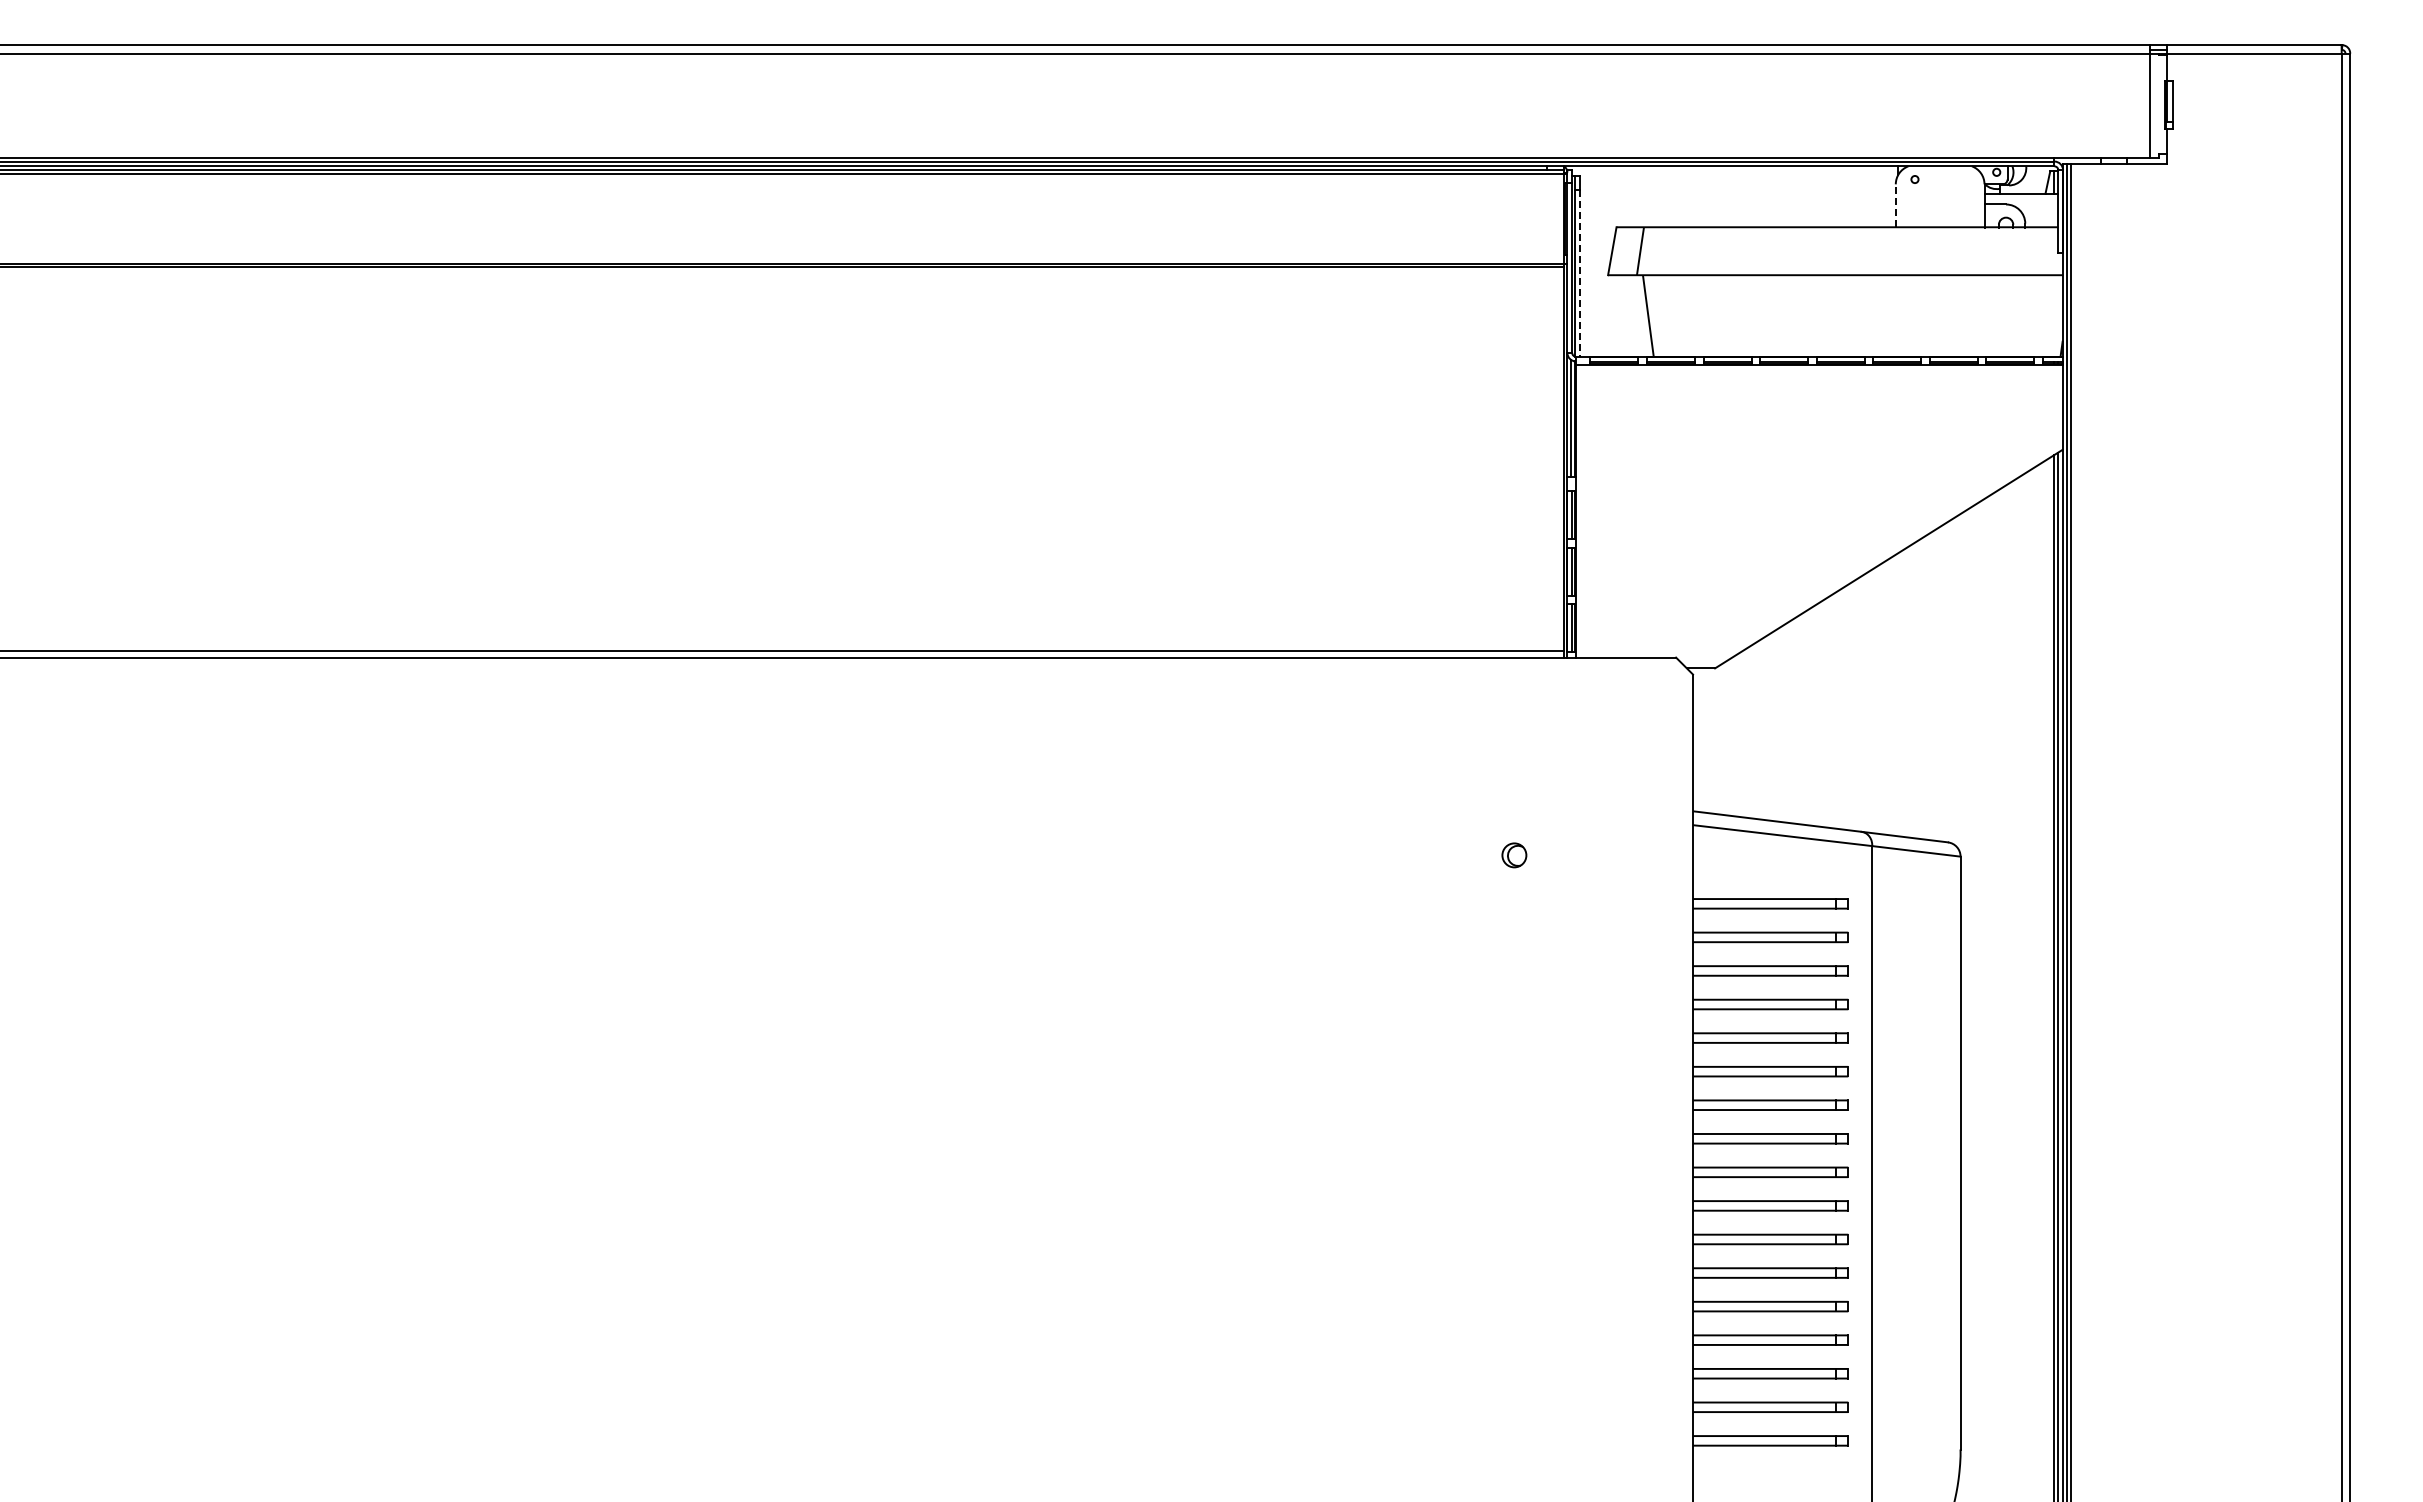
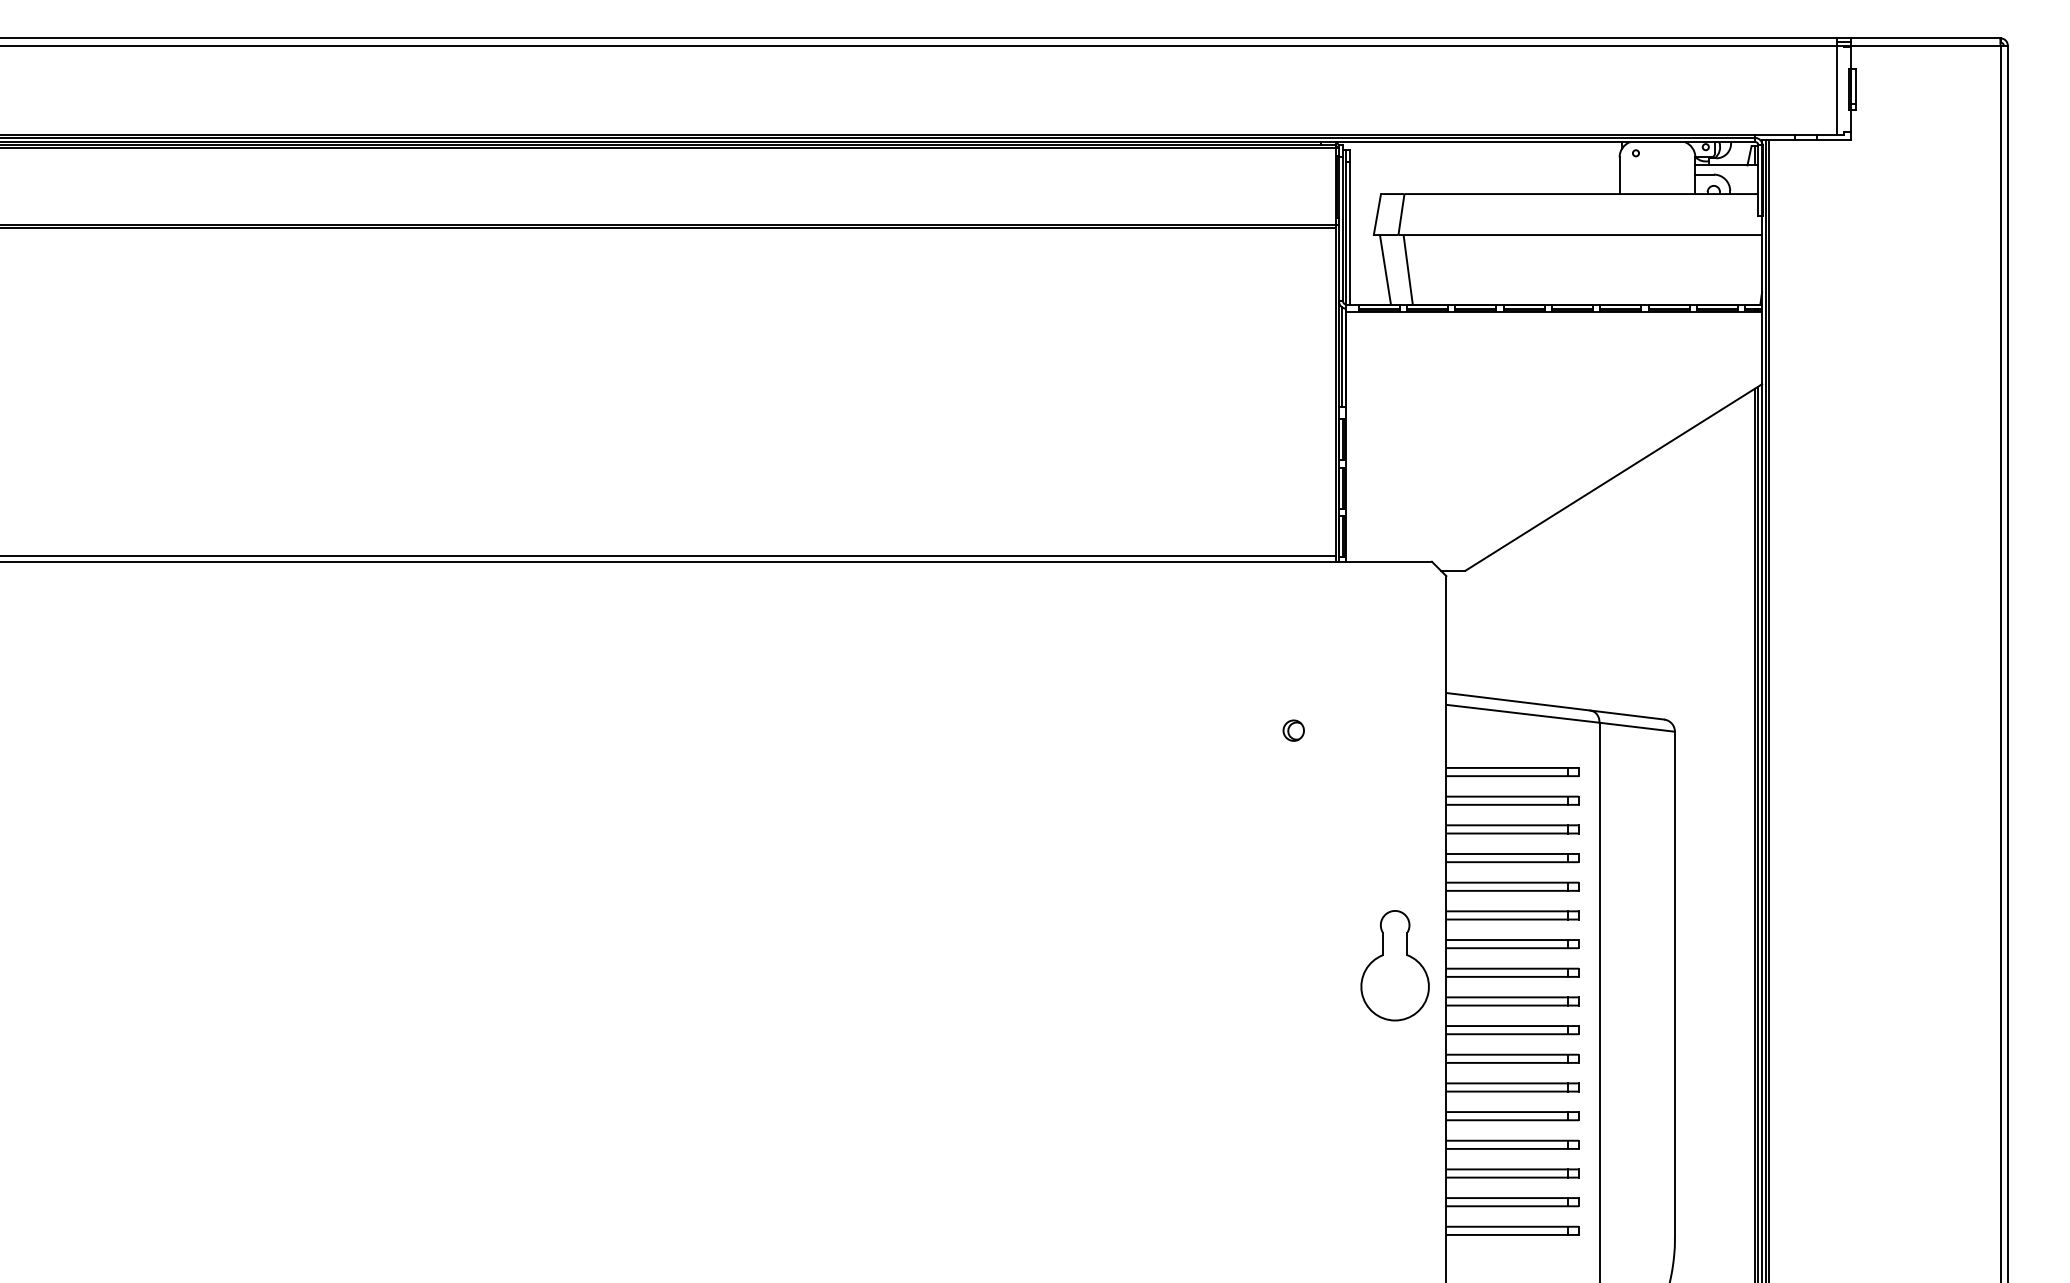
line: (1895, 205) -> (1619, 175), dashed -> solid
line: (1579, 273) -> (1349, 233), dashed -> solid
line: (1621, 315) -> (1385, 269), added
part: (1632, 1130) -> (1394, 965), added

